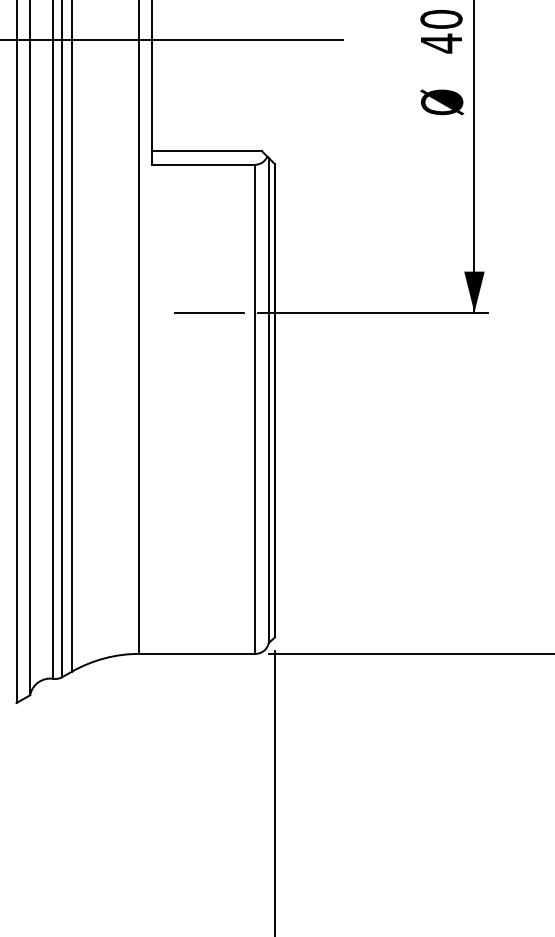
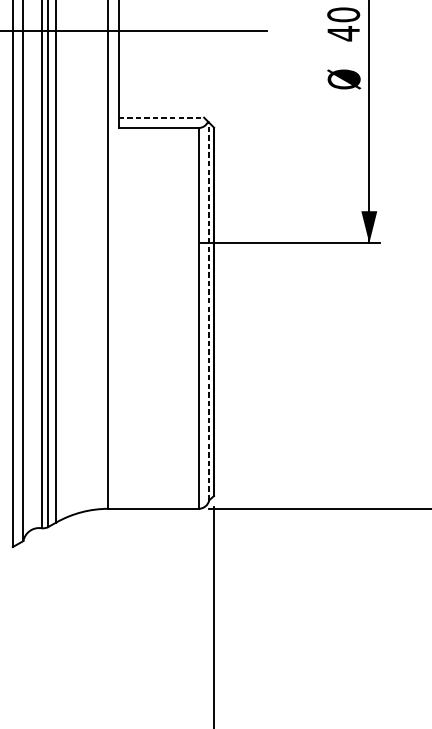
line: (207, 151) -> (161, 117), solid -> dashed
line: (209, 312) -> (163, 243), removed
line: (268, 400) -> (208, 311), solid -> dashed

